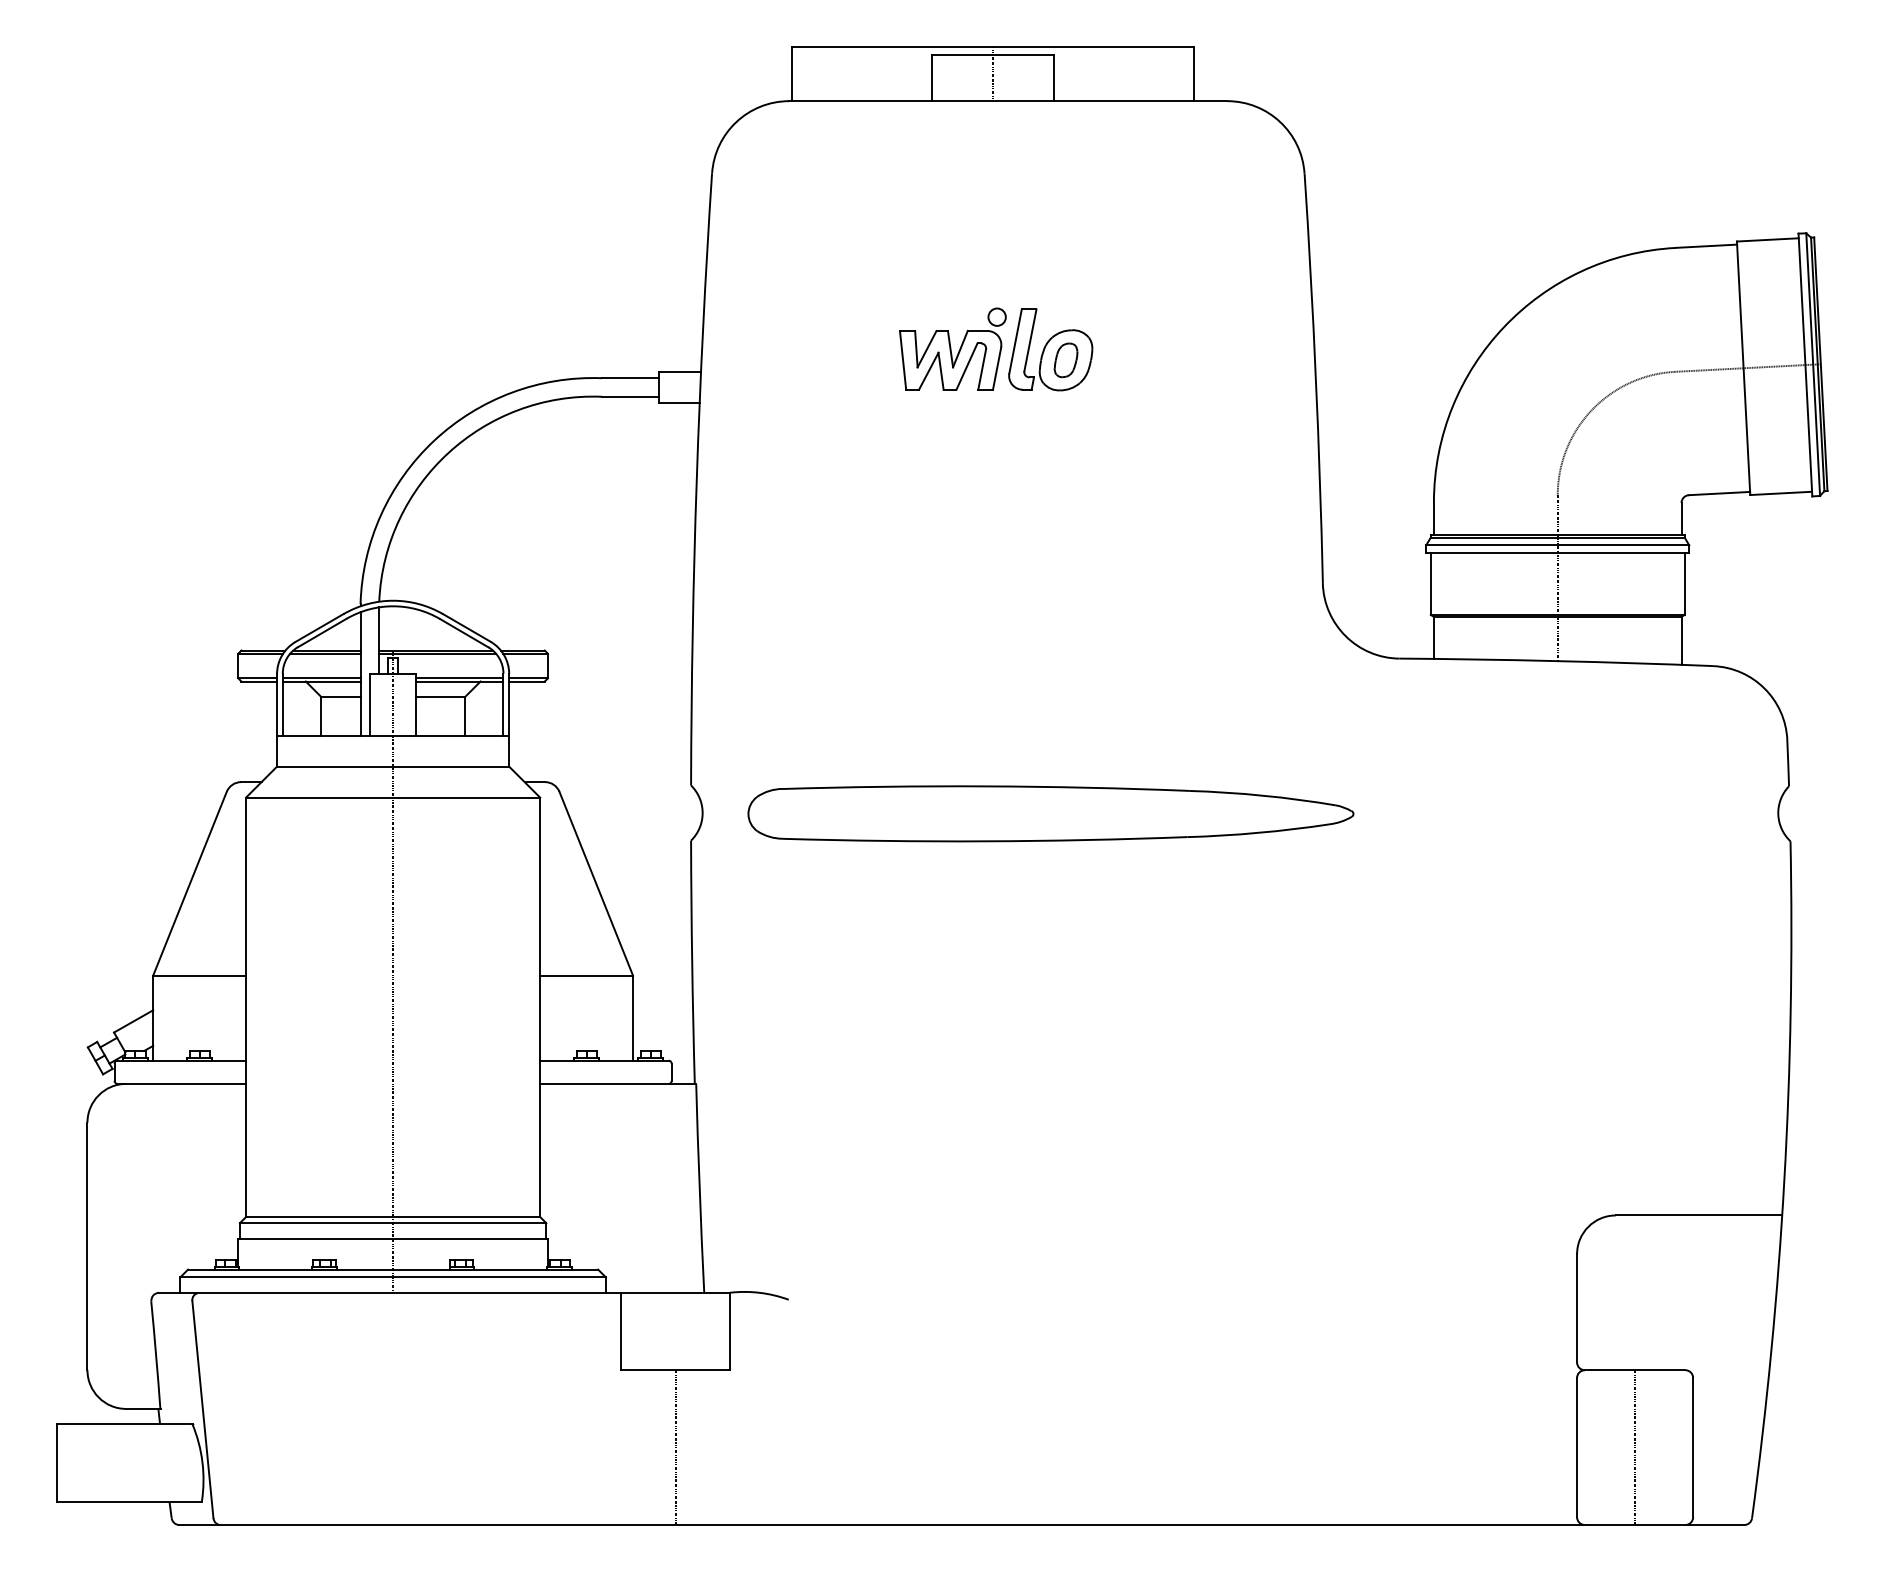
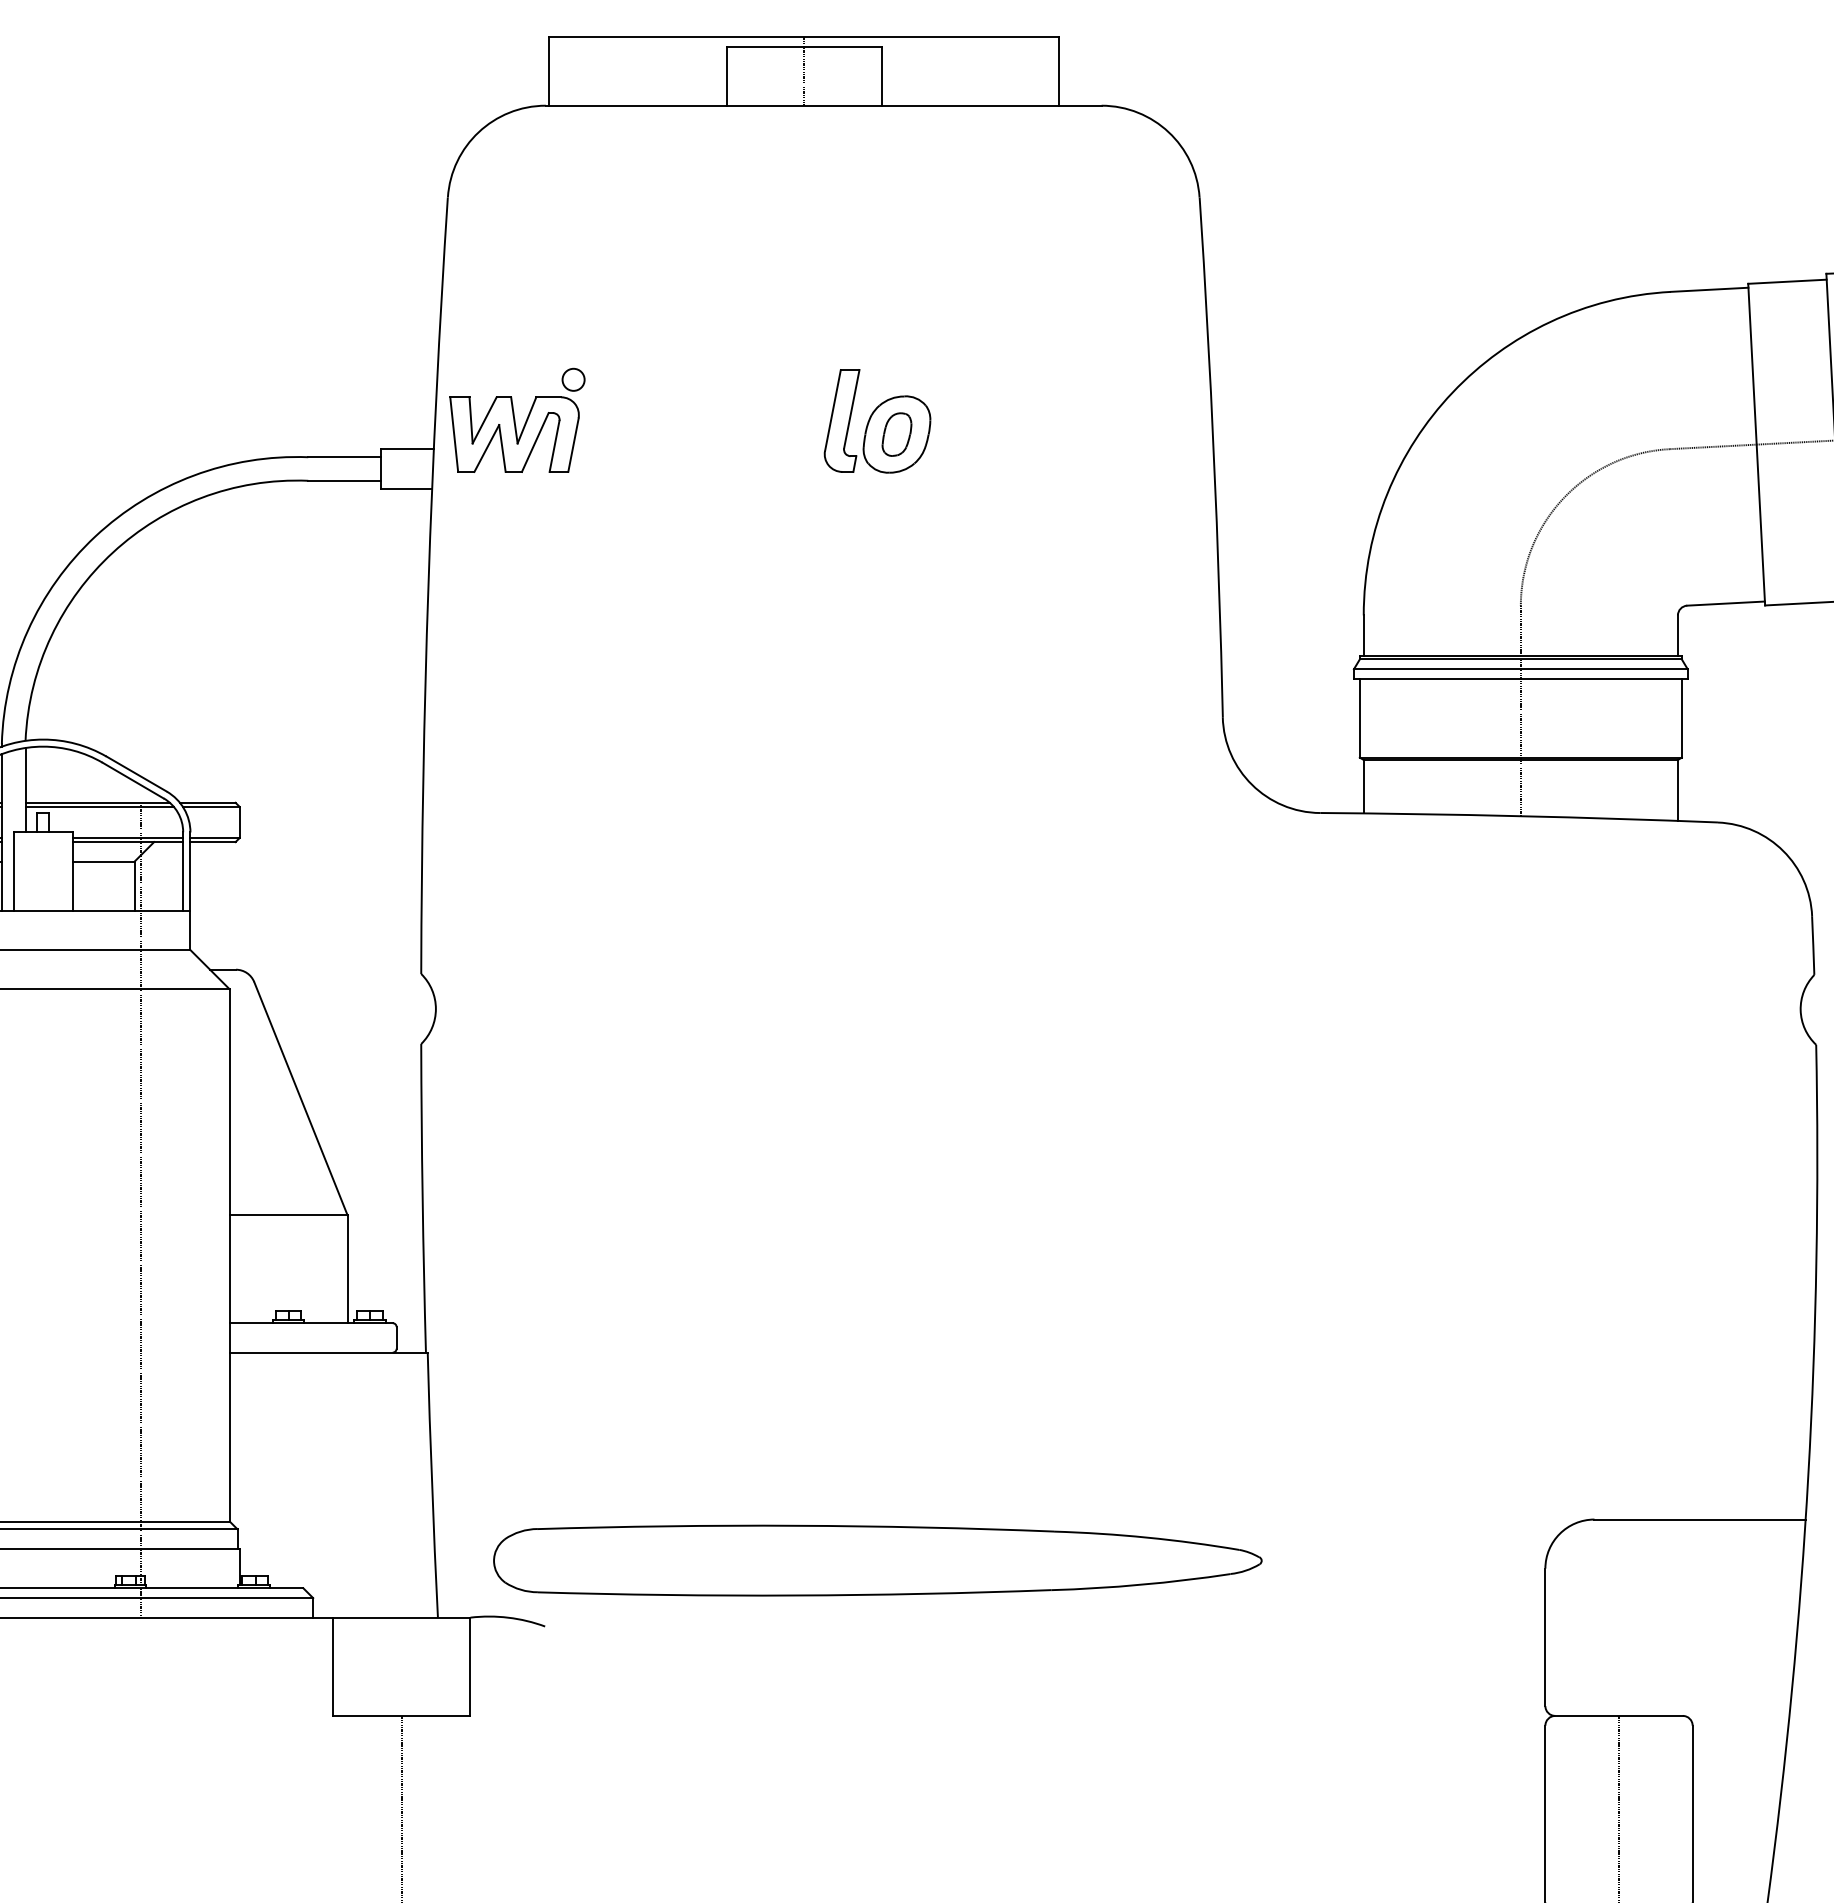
part: (952, 348) -> (516, 419), moved
part: (1050, 813) -> (877, 1560), moved
line: (393, 971) -> (141, 1210), moved

